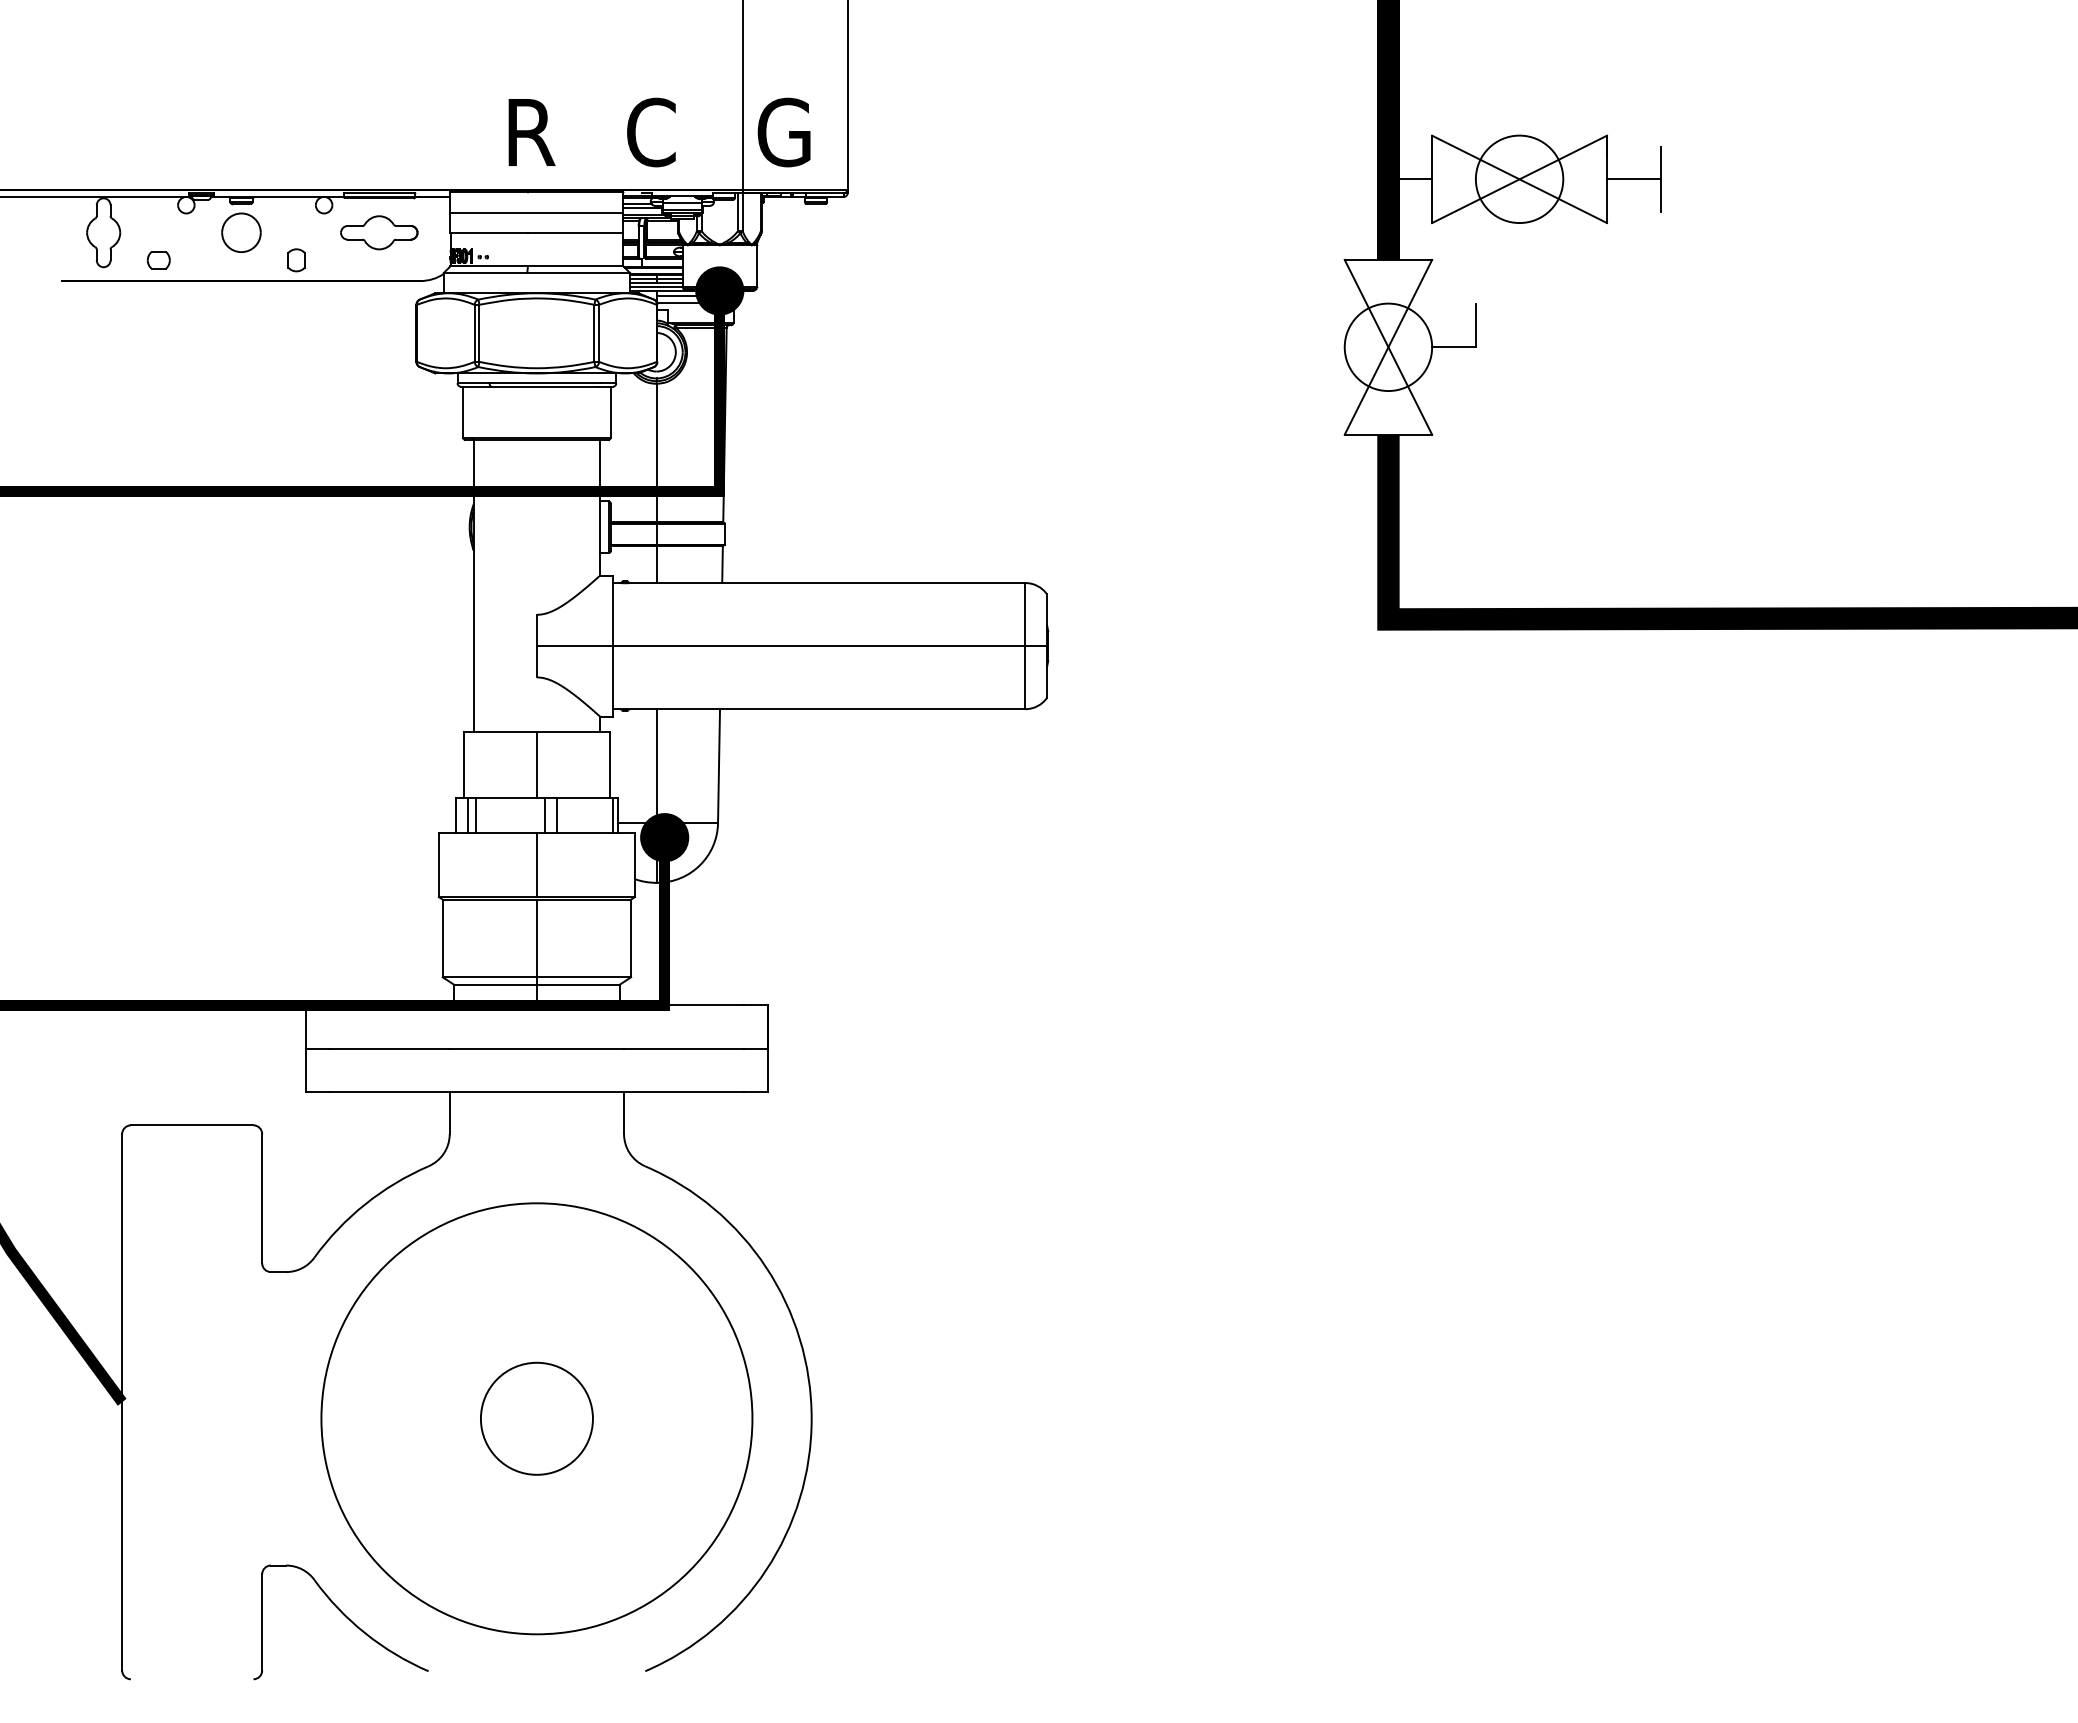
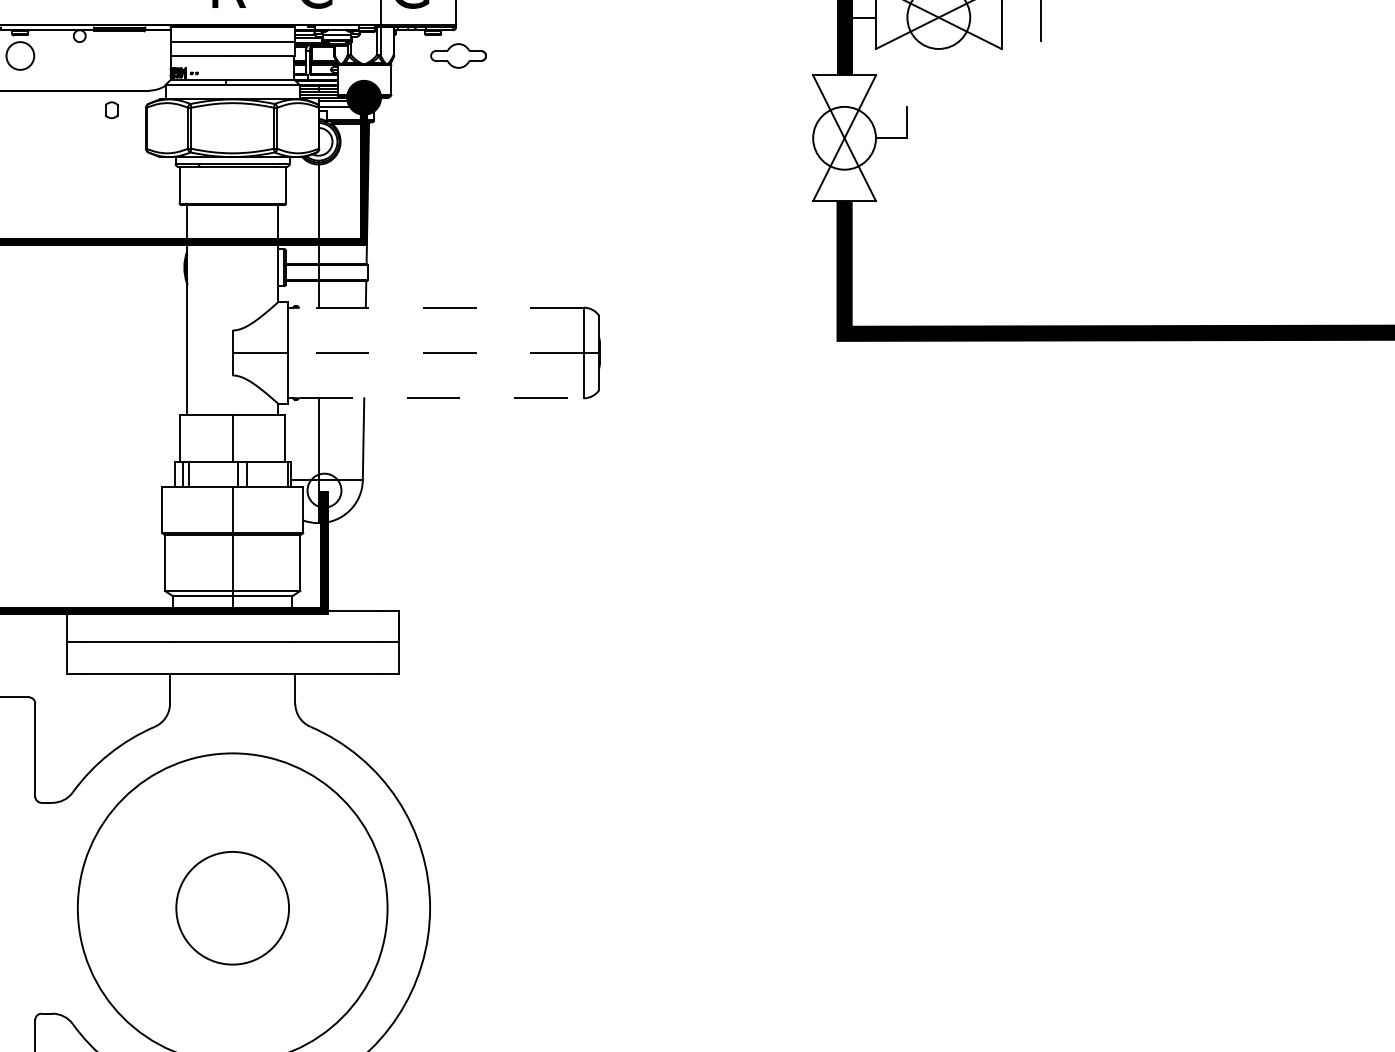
line: (1634, 179) -> (1021, 17), removed
part: (379, 232) -> (458, 55), moved
part: (296, 260) -> (111, 110), moved
line: (827, 583) -> (441, 308), solid -> dashed
line: (818, 646) -> (435, 353), solid -> dashed
line: (827, 709) -> (441, 398), solid -> dashed
fill: (664, 837) -> (324, 490), removed
circle: (536, 1418) -> (232, 908), size x1.4

